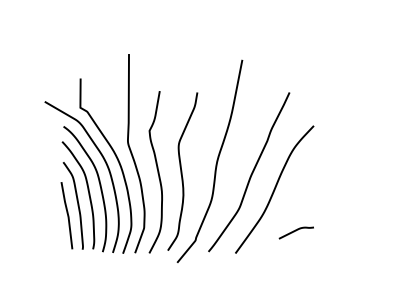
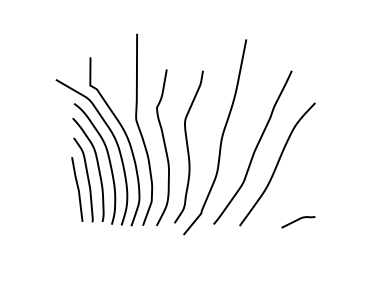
curve: (296, 231) -> (298, 220), moved

